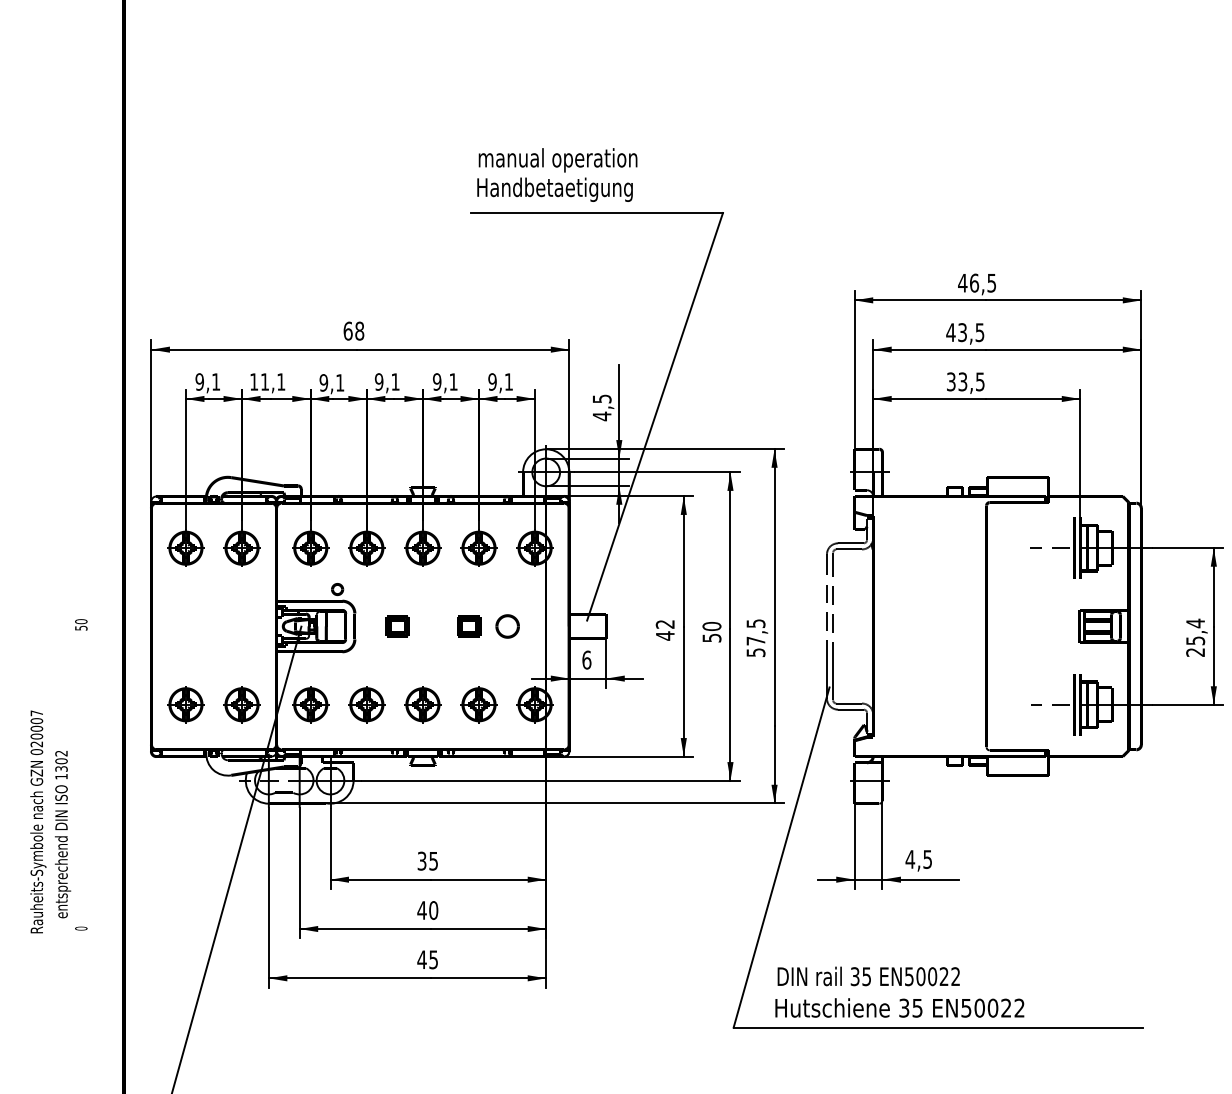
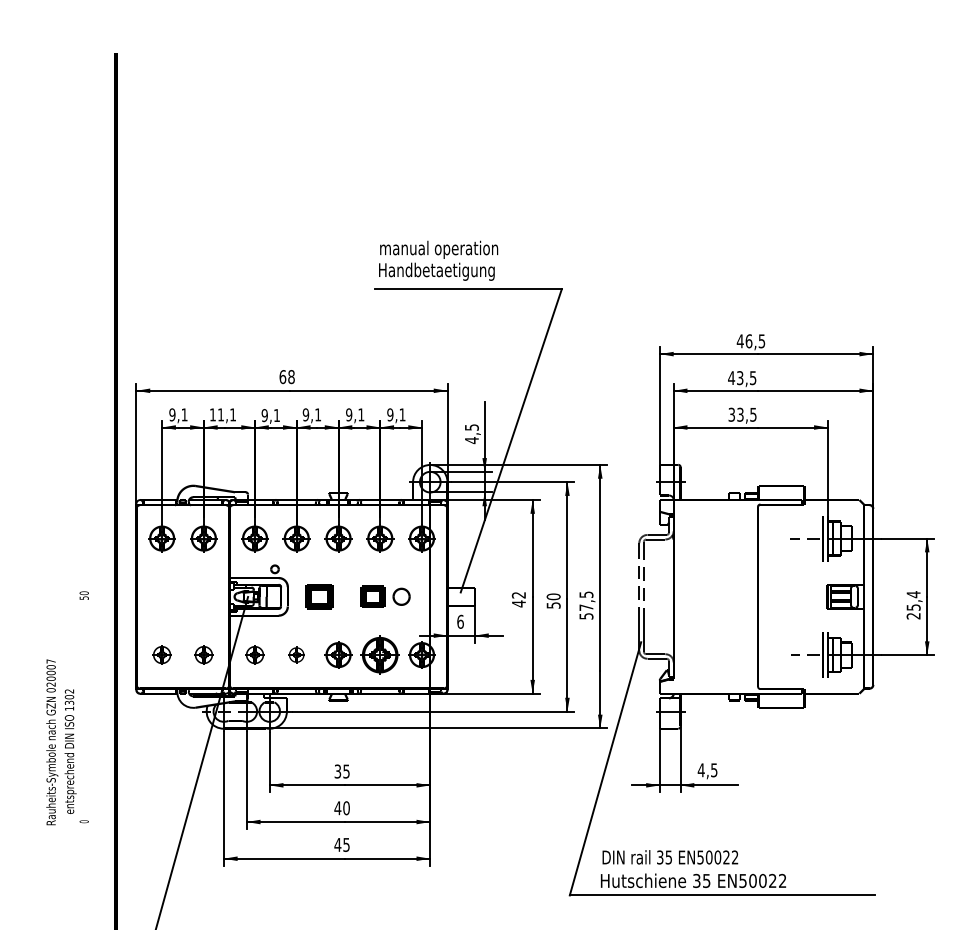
part: (397, 626) -> (319, 596), size x1.6
part: (468, 626) -> (372, 596), size x1.4
part: (185, 703) -> (161, 654), size x0.7
part: (241, 703) -> (203, 654), size x0.7
part: (310, 703) -> (254, 654), size x0.7
part: (366, 703) -> (296, 654), size x0.6
part: (479, 703) -> (380, 654), size x1.4

